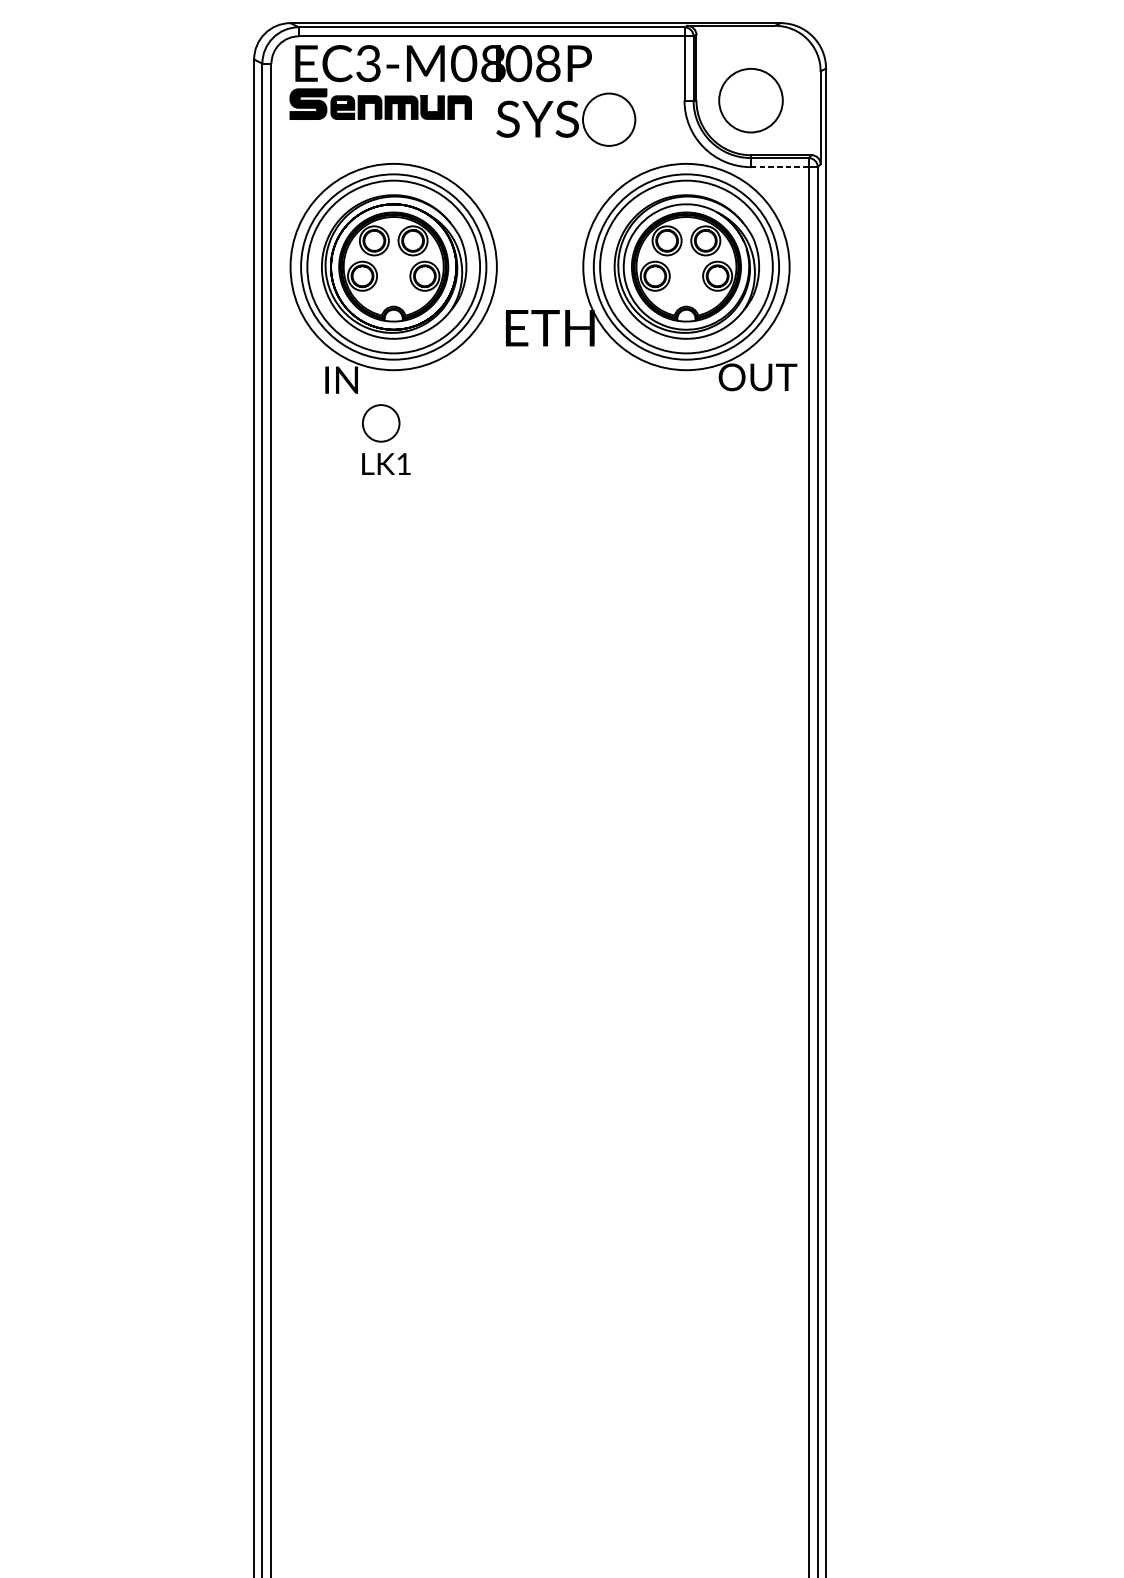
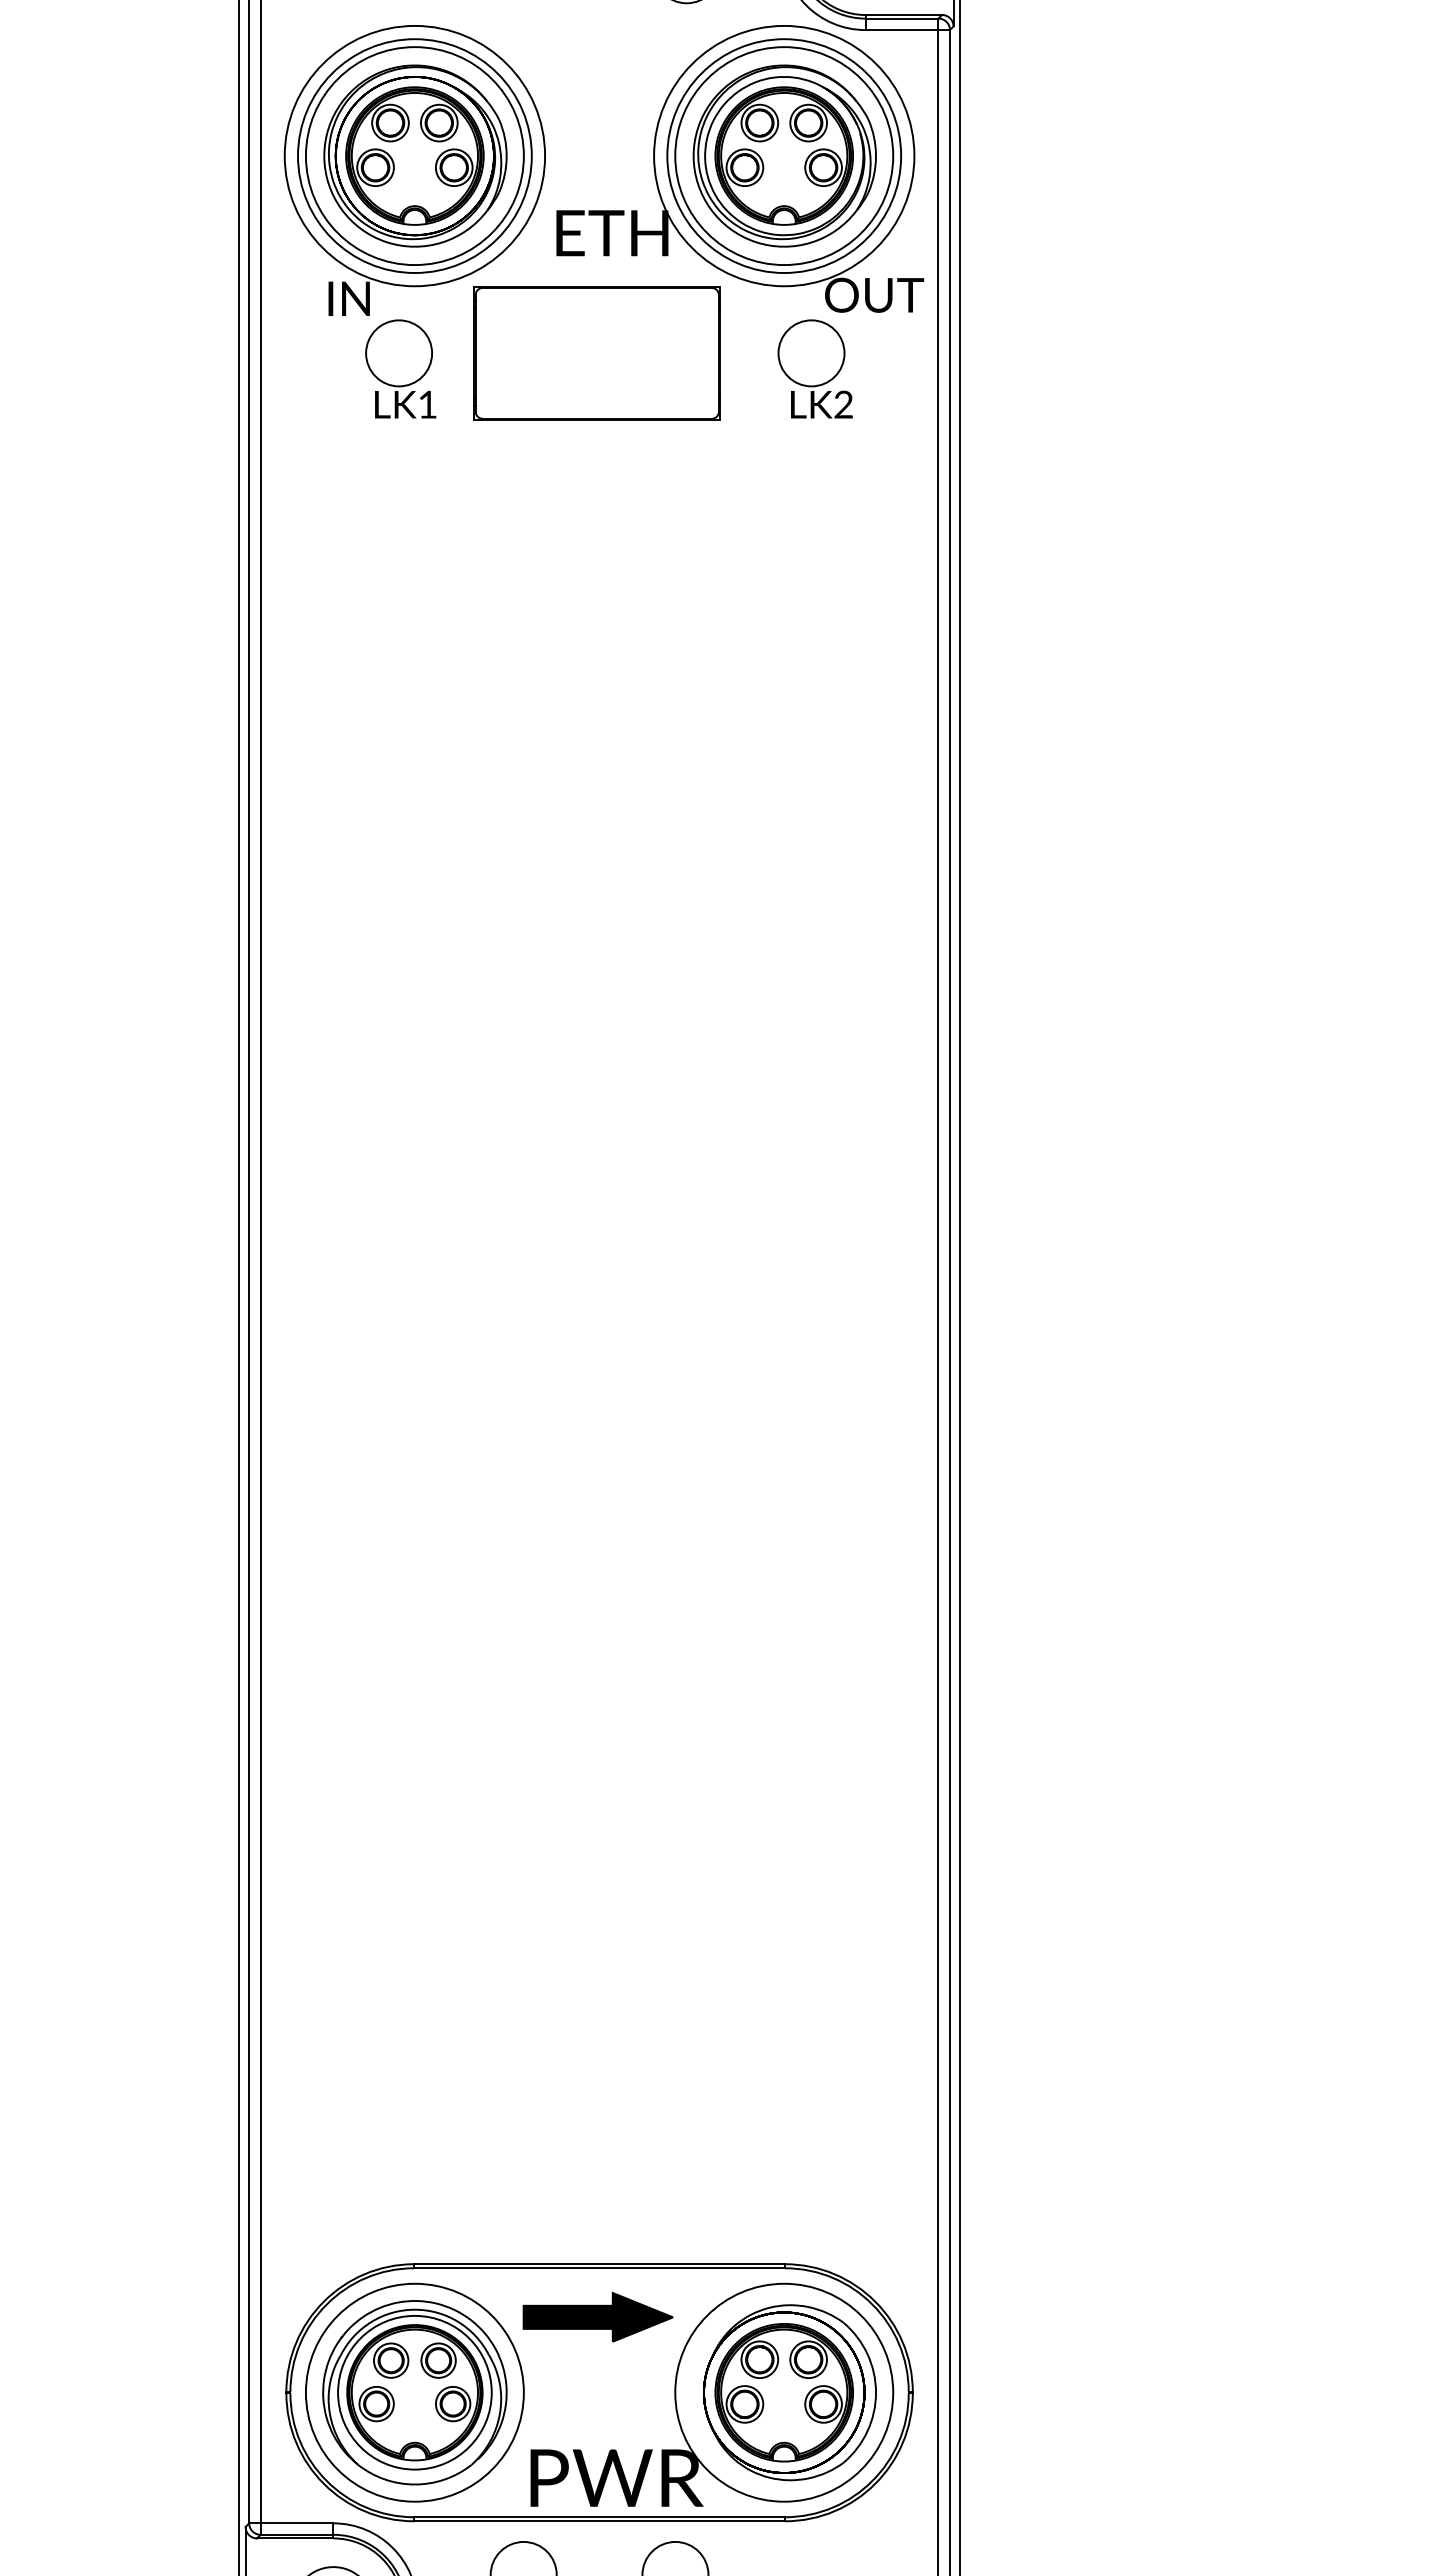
line: (779, 167) -> (901, 30), dashed -> solid
circle: (381, 423) -> (399, 353), size x1.43
part: (537, 423) -> (596, 353), added
part: (710, 435) -> (814, 368), added

